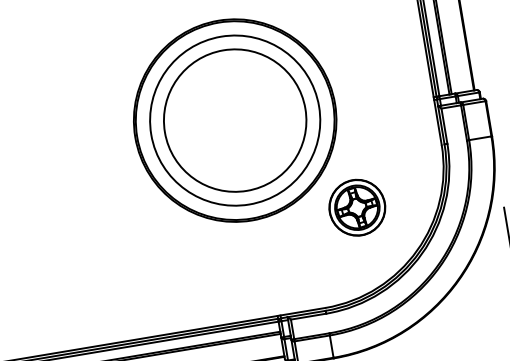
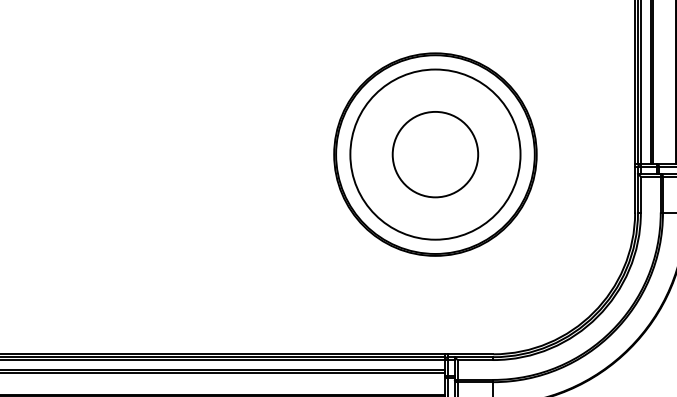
circle: (235, 120) -> (435, 154), size x0.6
part: (357, 207) -> (541, 260), removed

